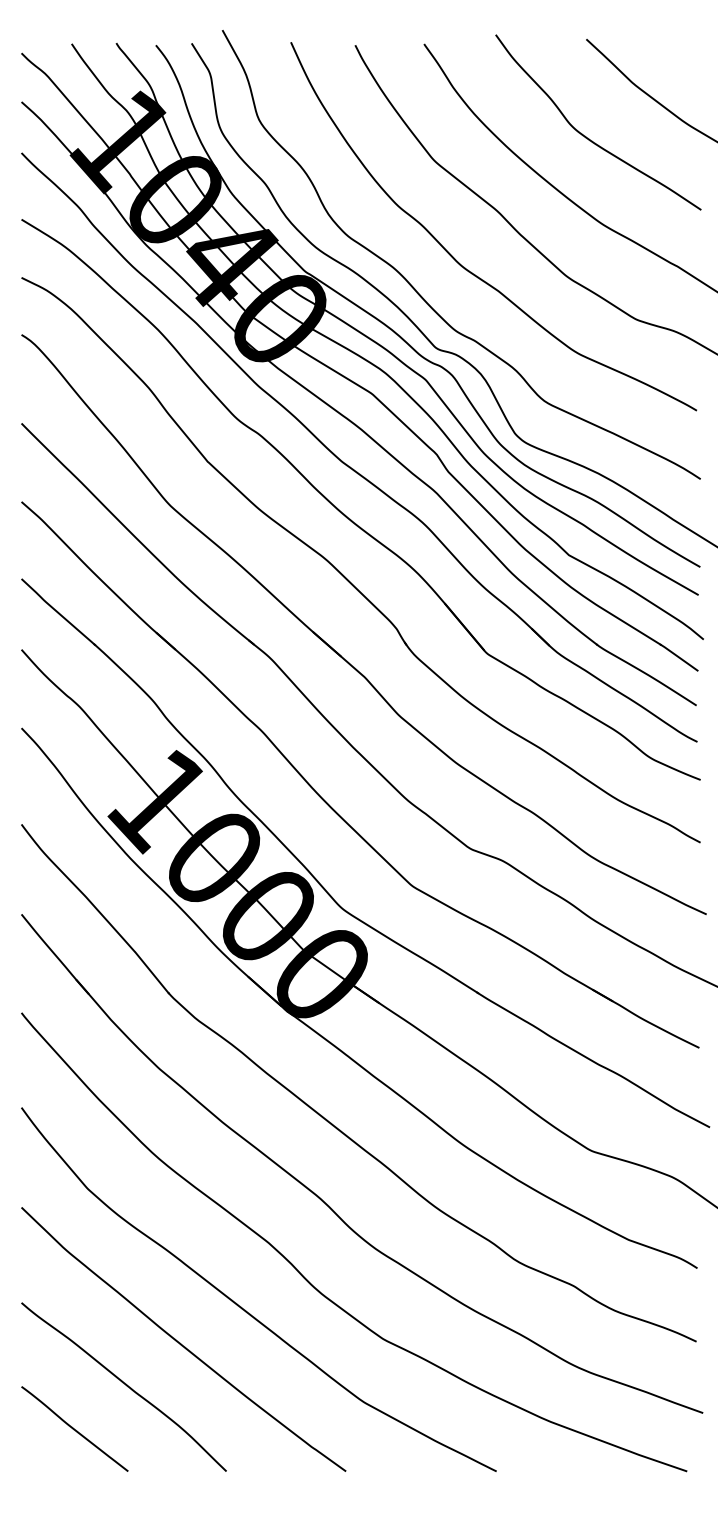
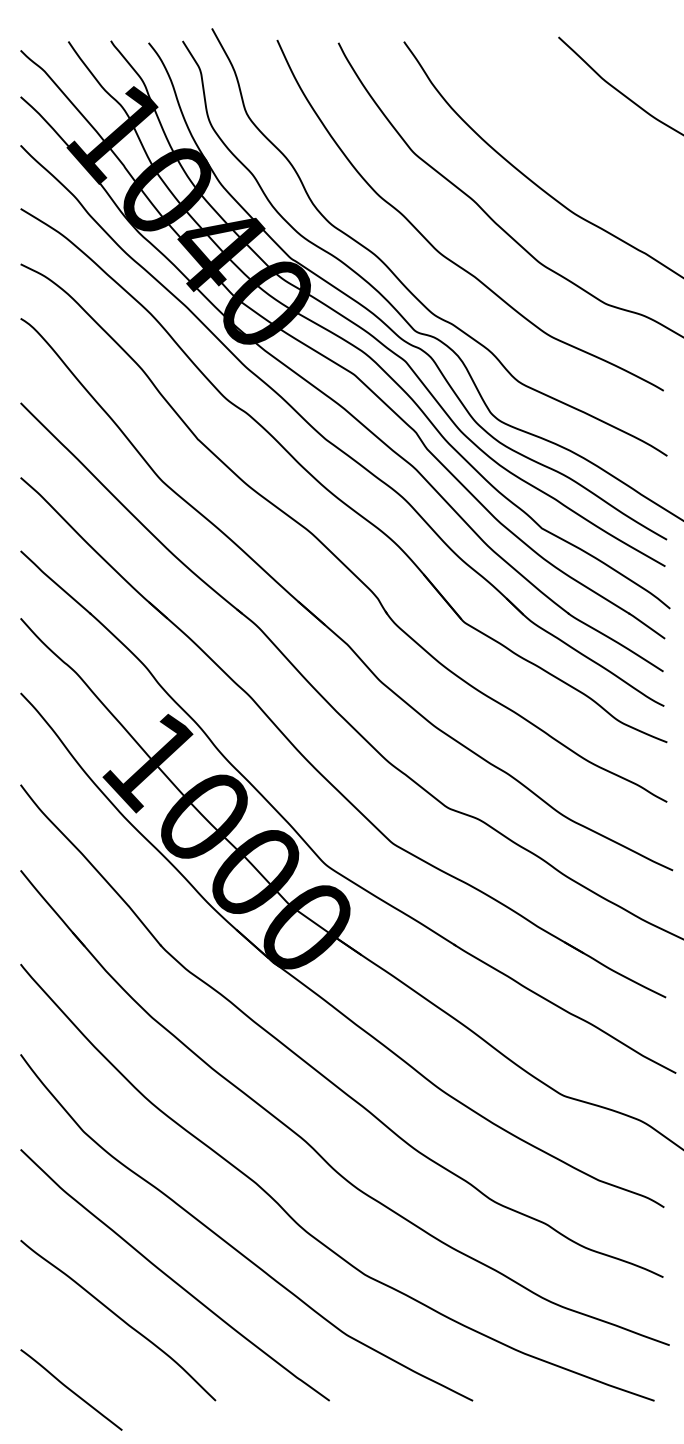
curve: (589, 138) -> (561, 131), removed
curve: (74, 1428) -> (71, 1389), moved

